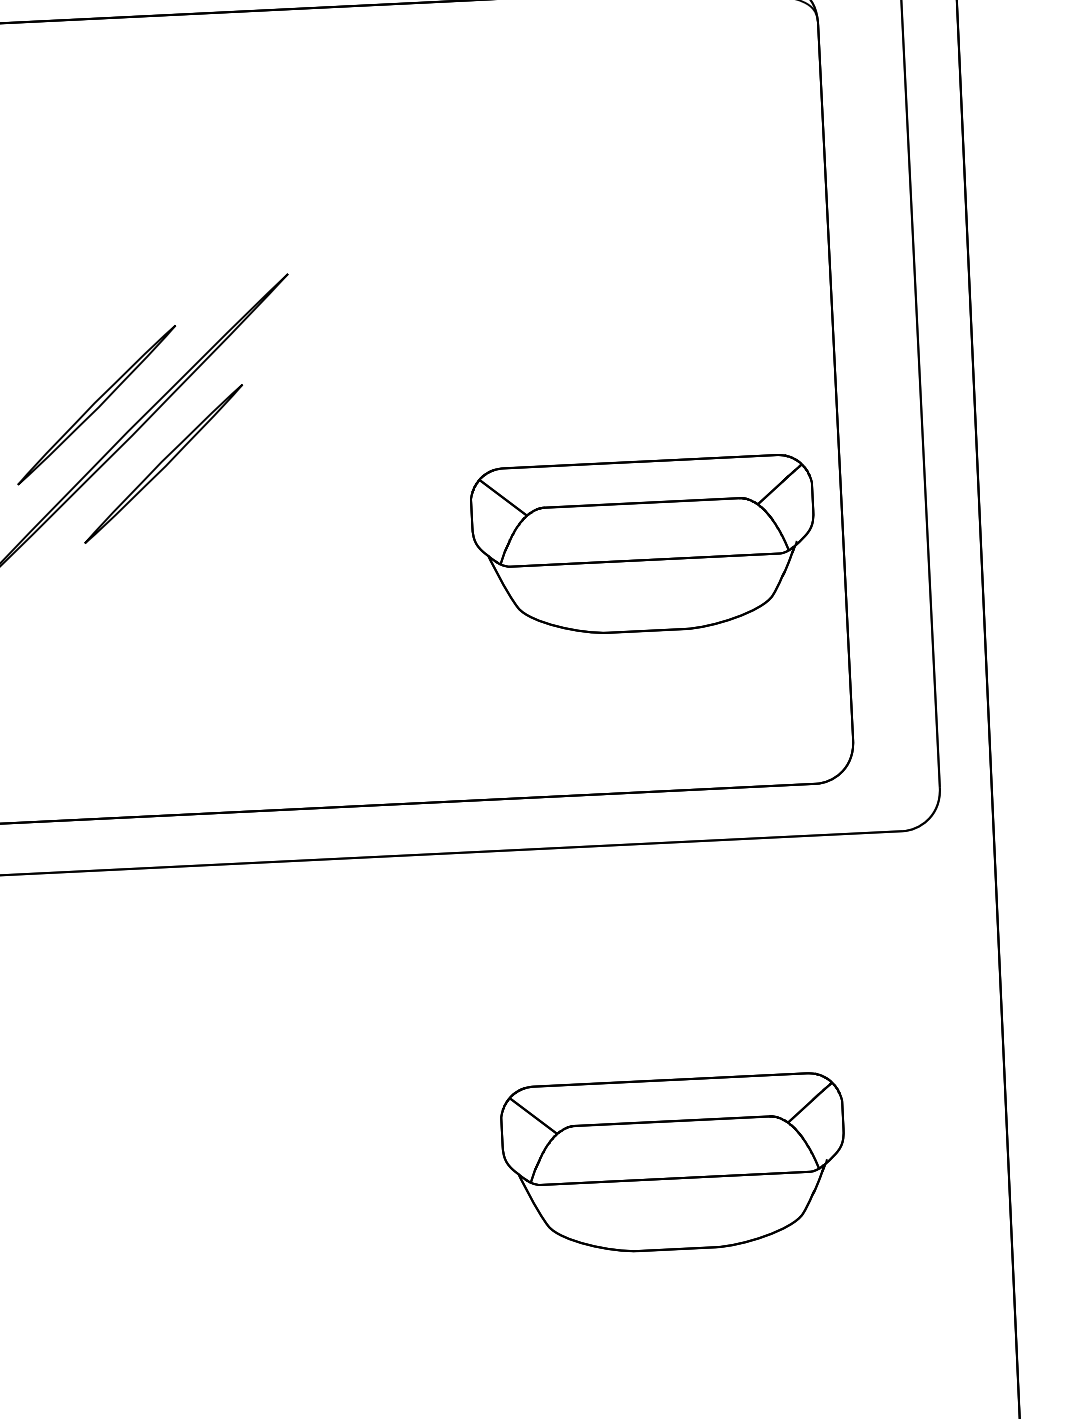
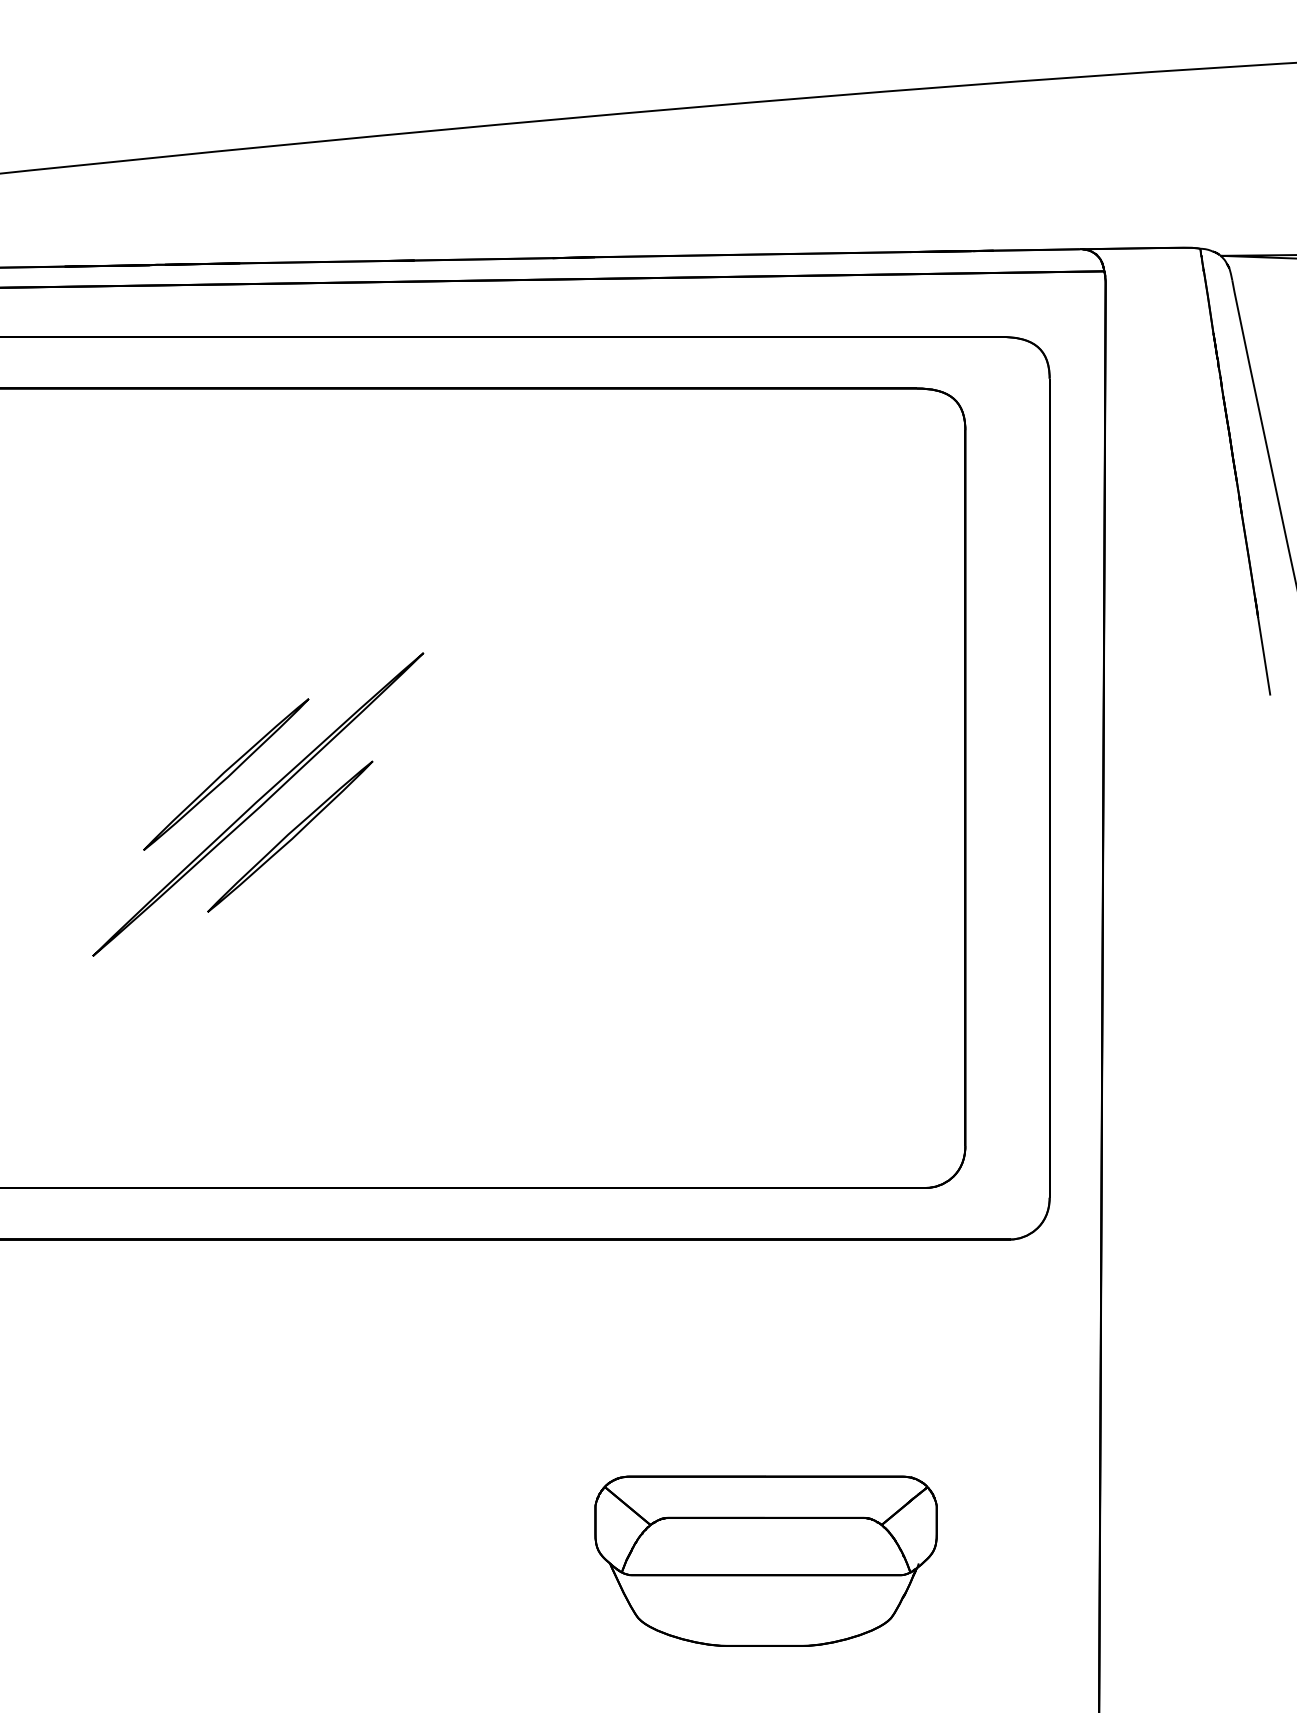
part: (643, 545) -> (765, 941), removed

